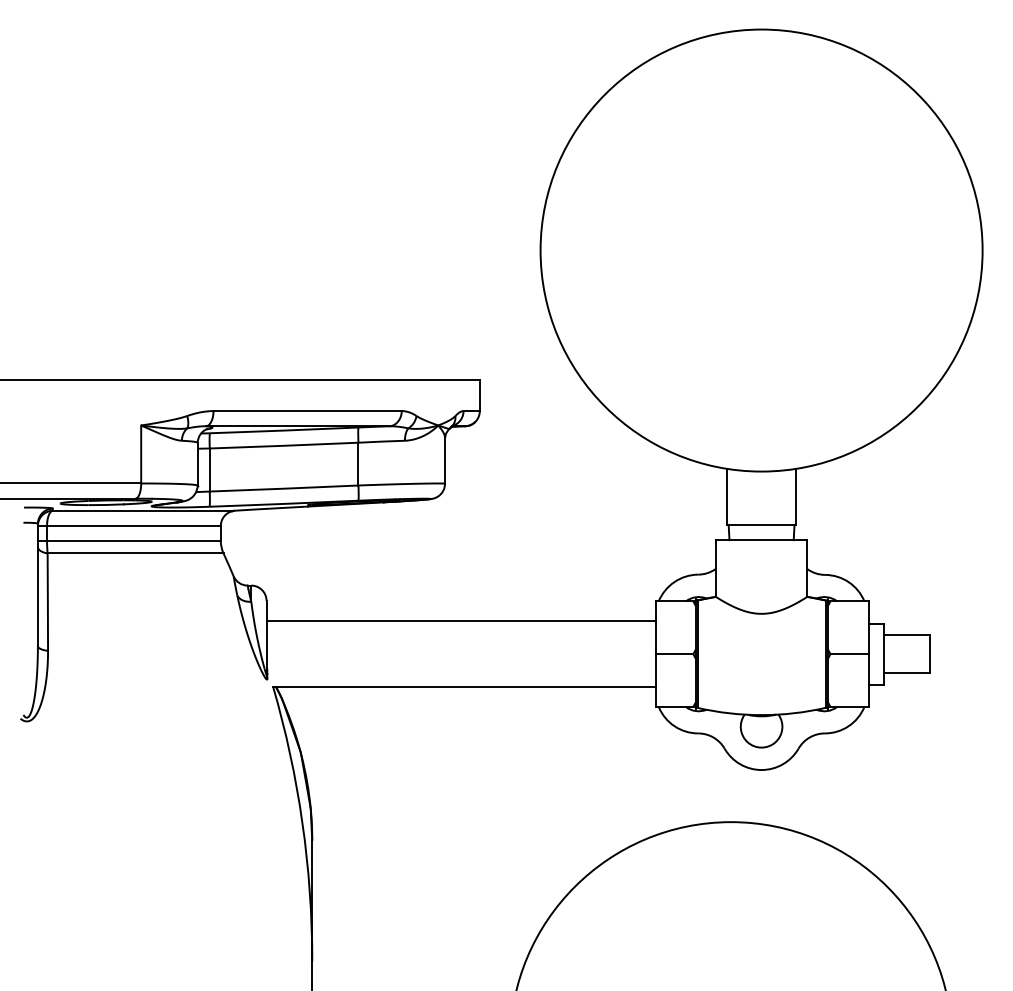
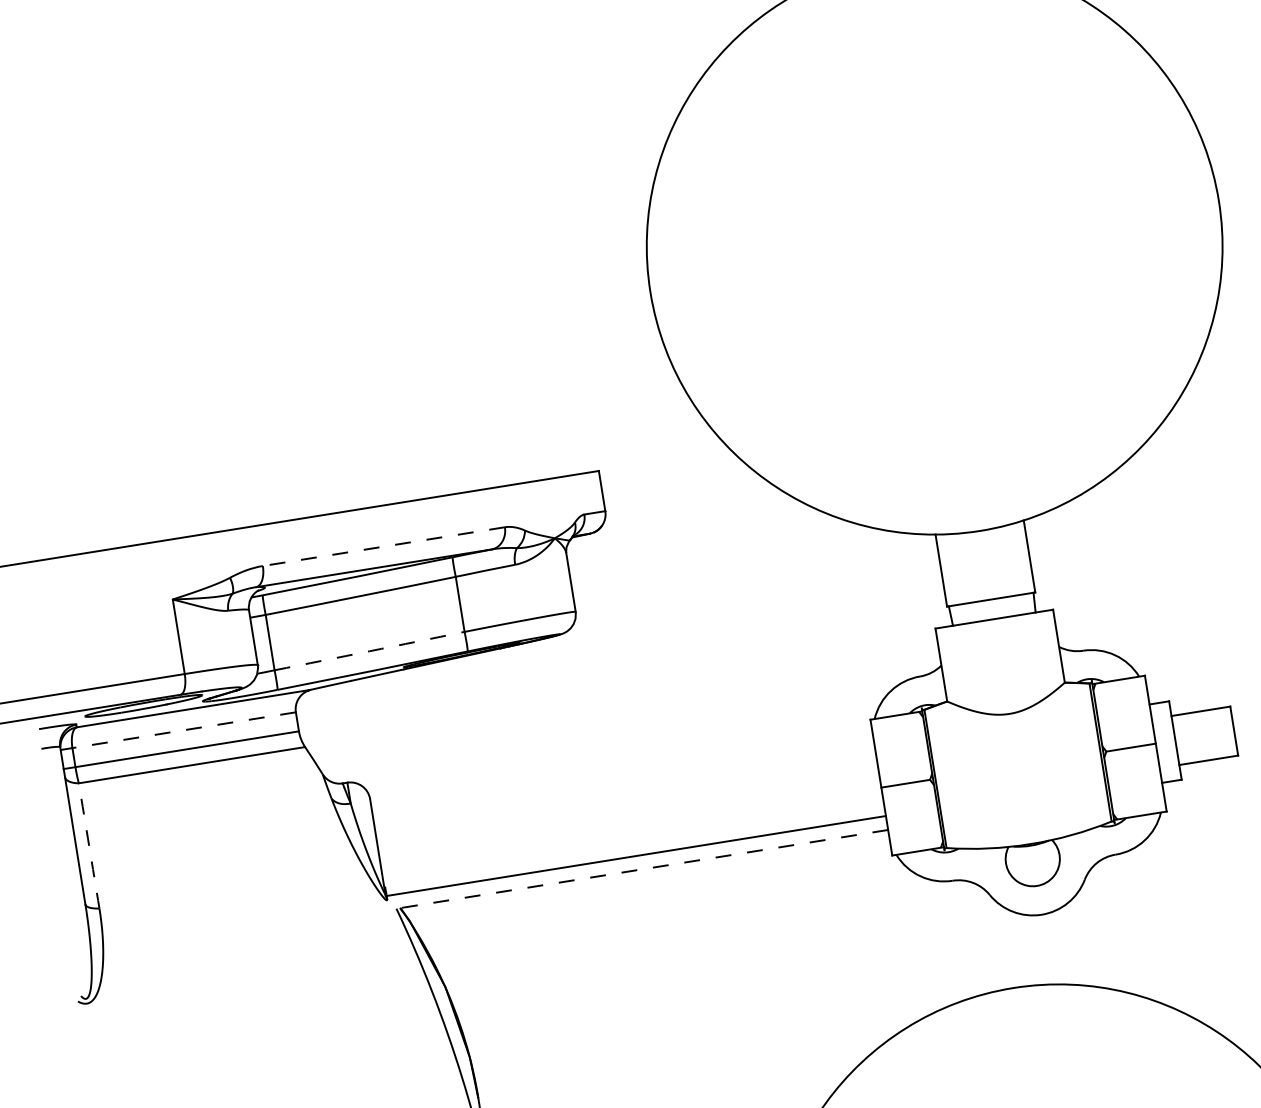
line: (307, 411) -> (383, 547), solid -> dashed
arc: (284, 488) -> (370, 650), solid -> dashed
line: (128, 525) -> (177, 730), solid -> dashed
arc: (47, 602) -> (88, 846), solid -> dashed
line: (460, 621) -> (635, 856), moved
line: (463, 687) -> (641, 870), solid -> dashed

